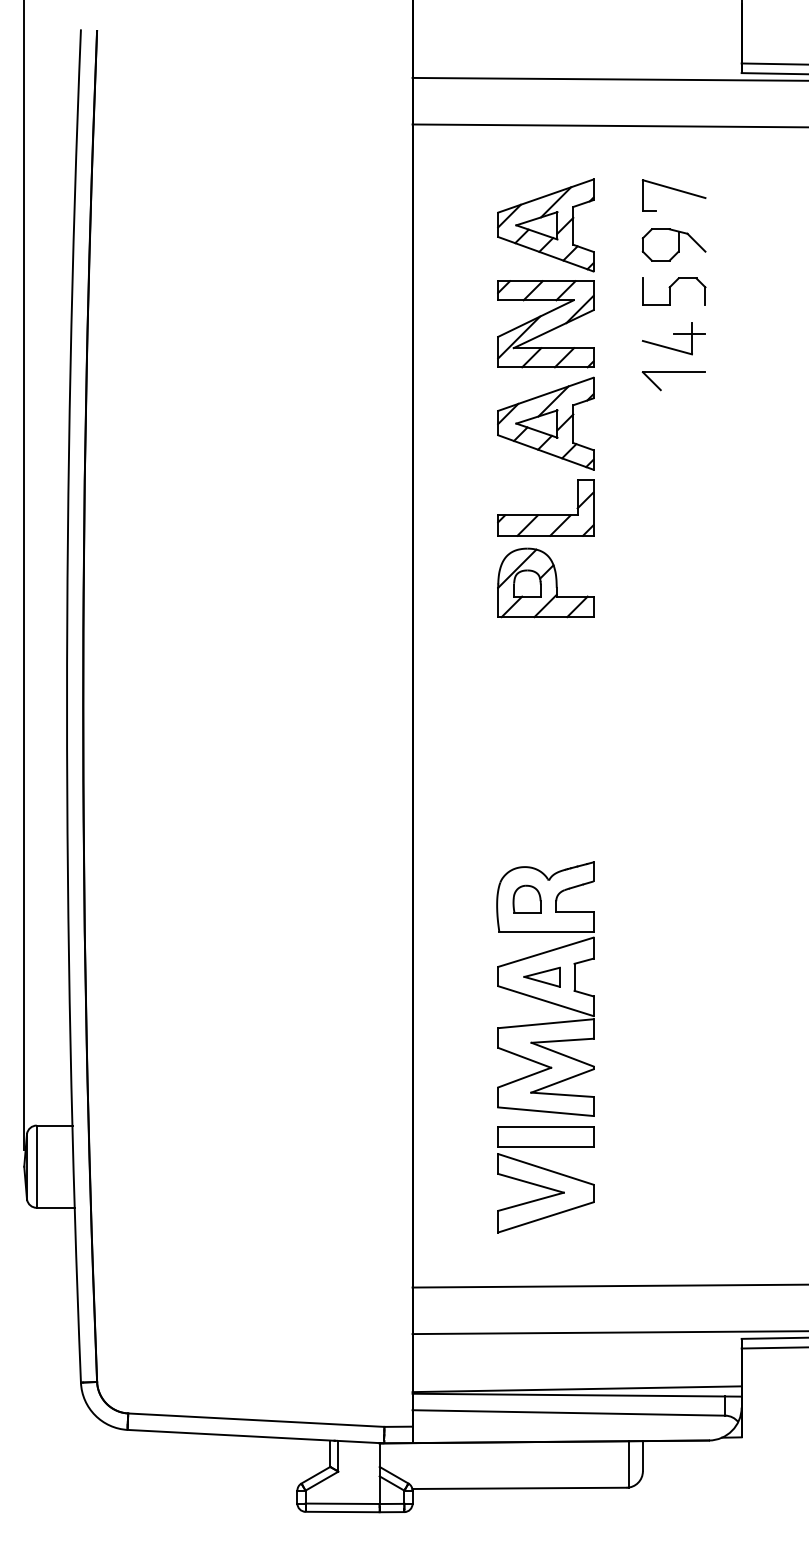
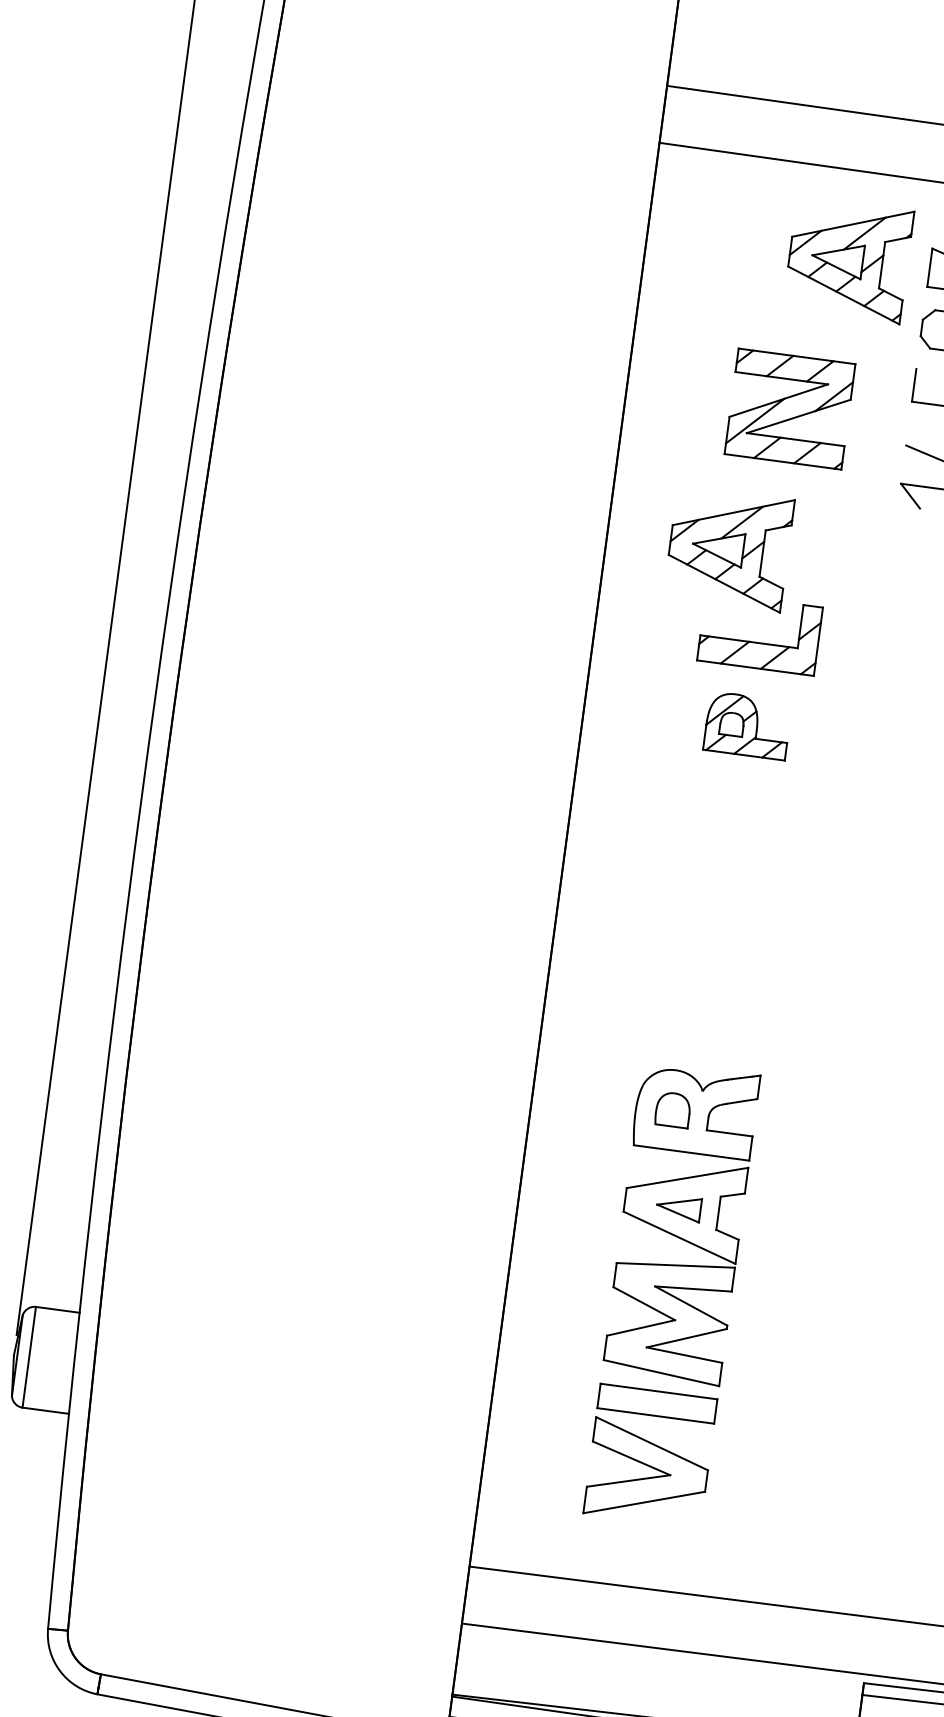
part: (545, 225) -> (848, 260), moved
part: (545, 423) -> (728, 548), moved
part: (545, 582) -> (747, 725), size x0.7

